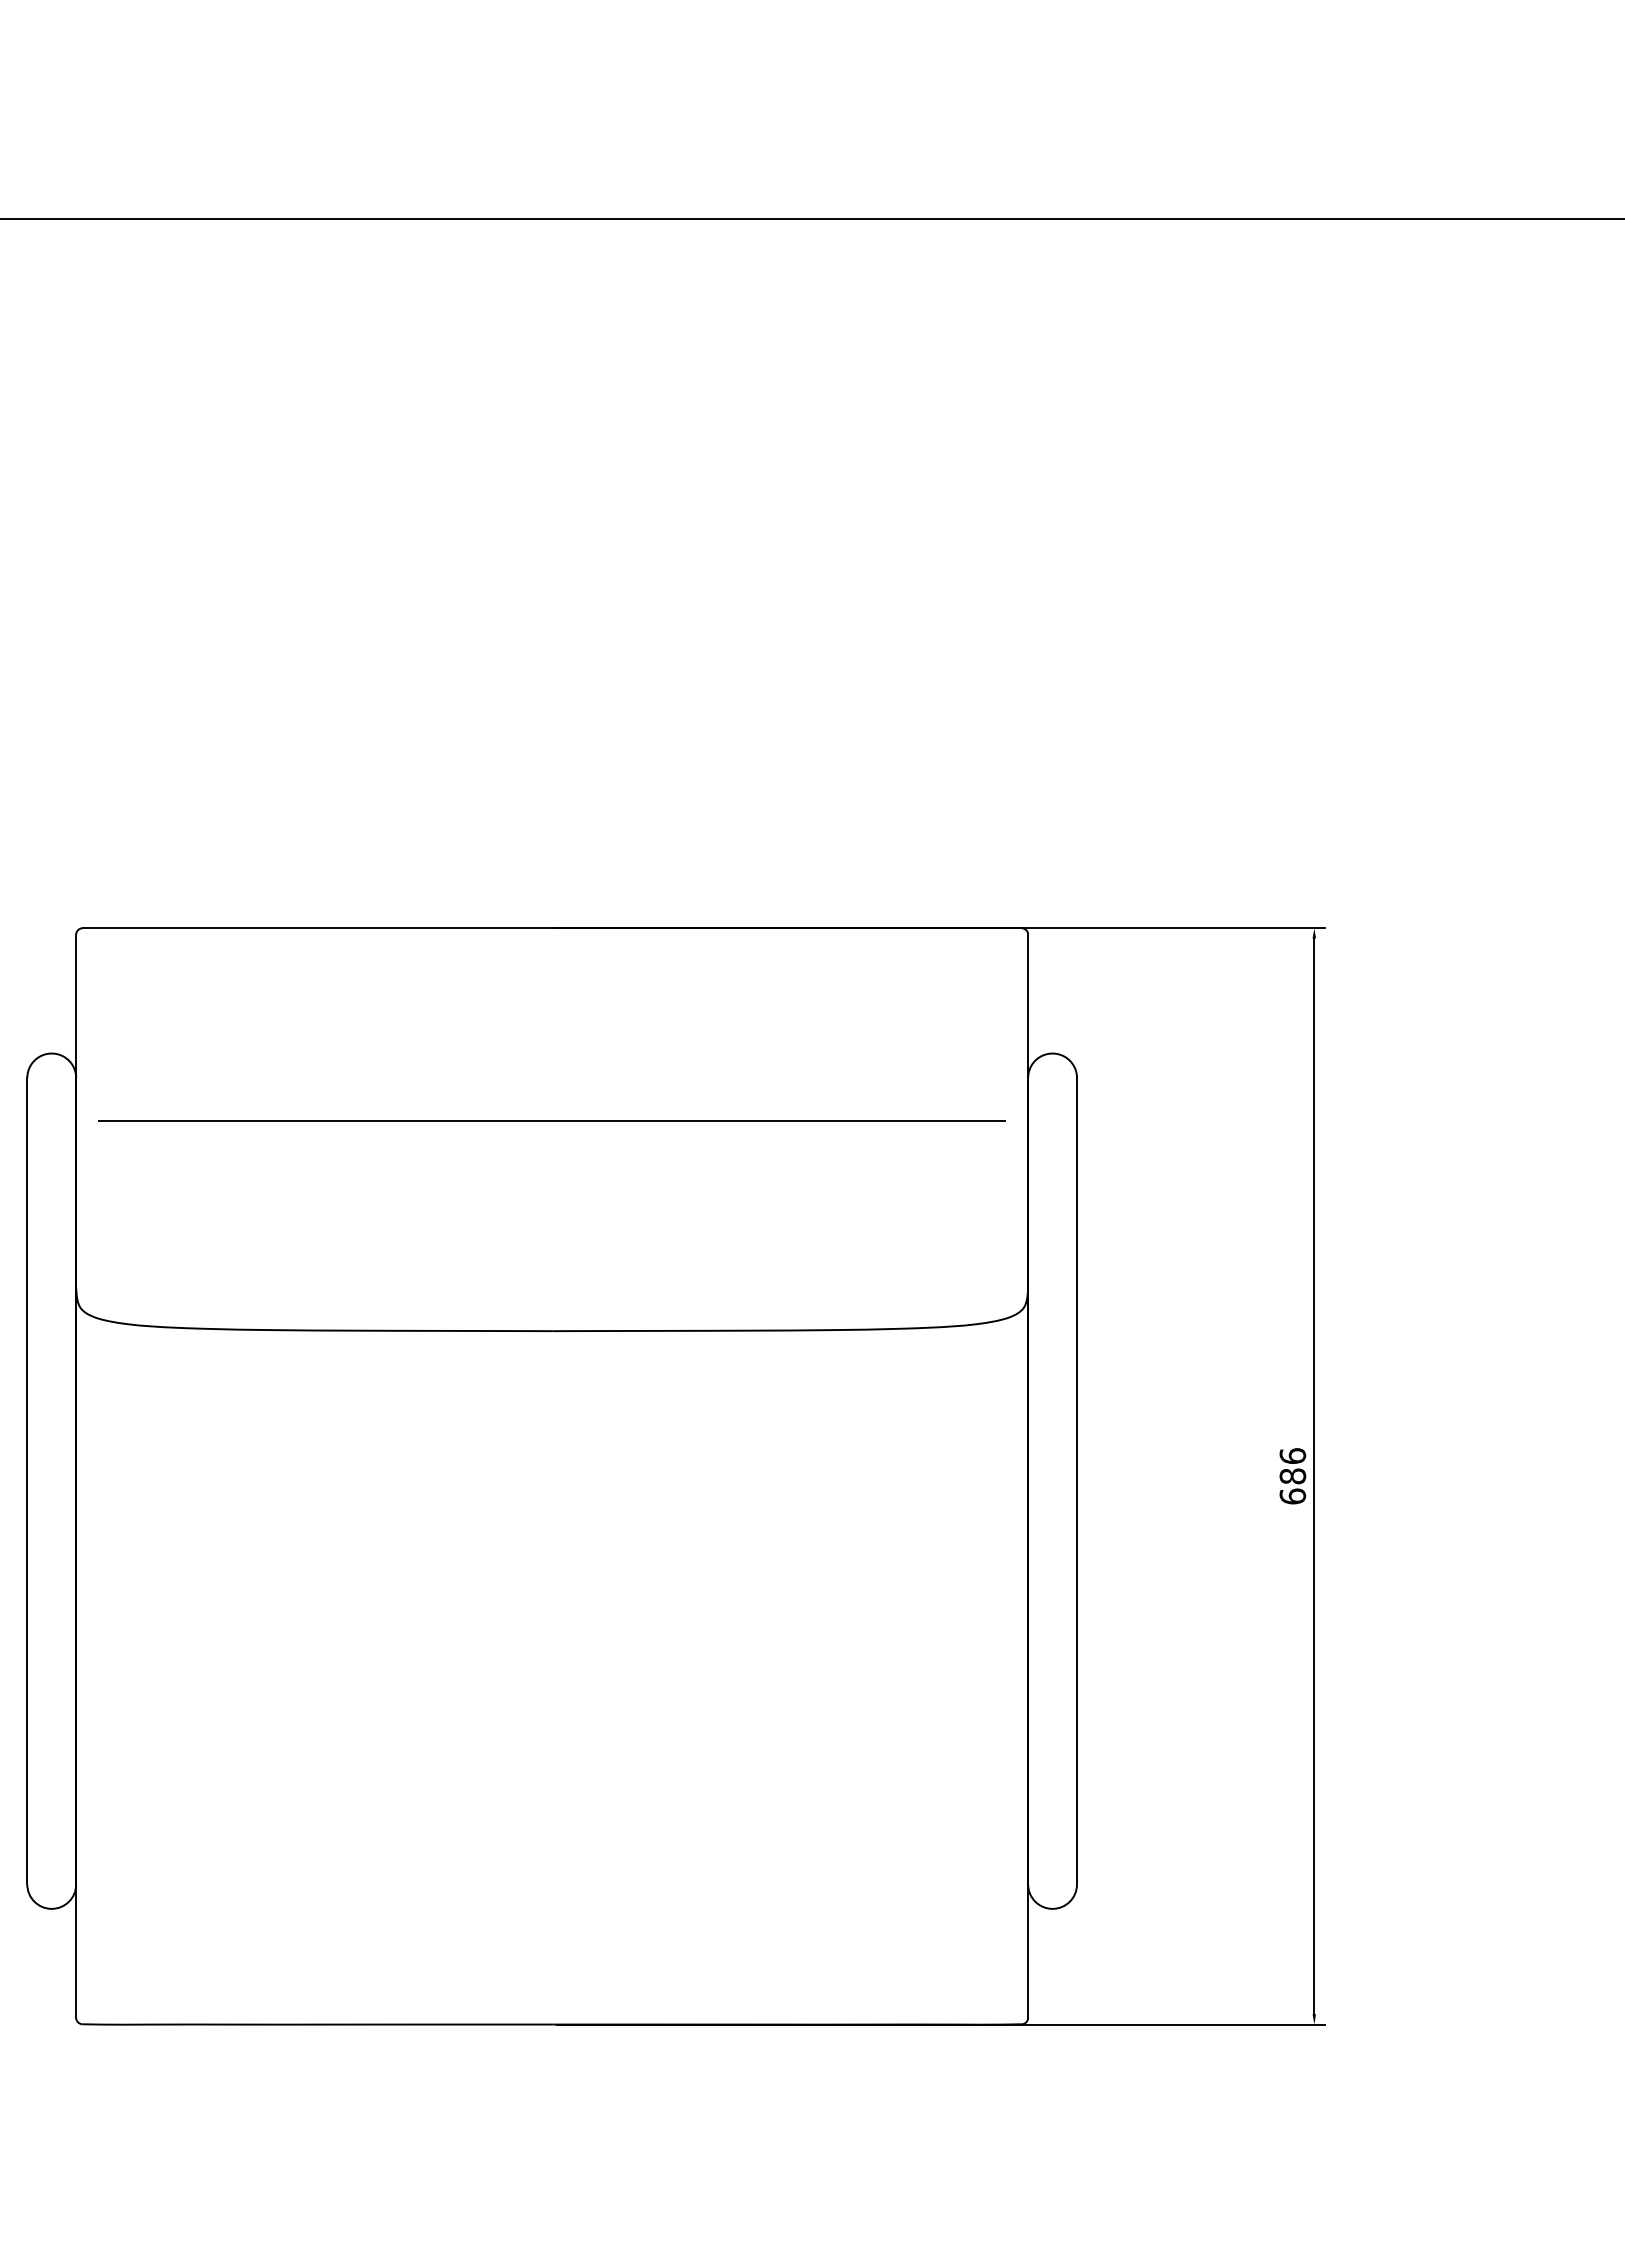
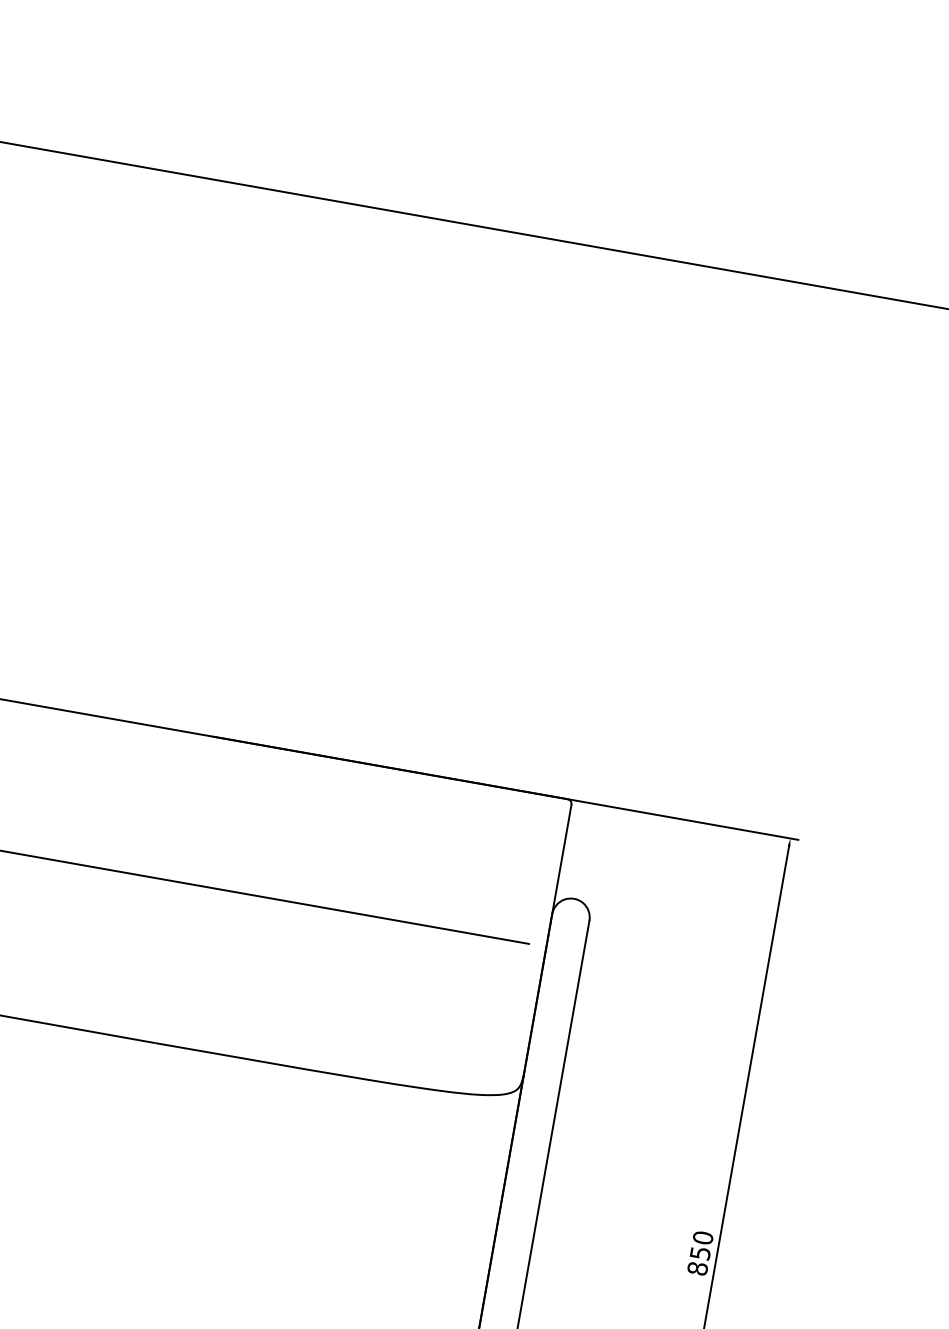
text: (1292, 1476) -> (700, 1253), 686 -> 850

